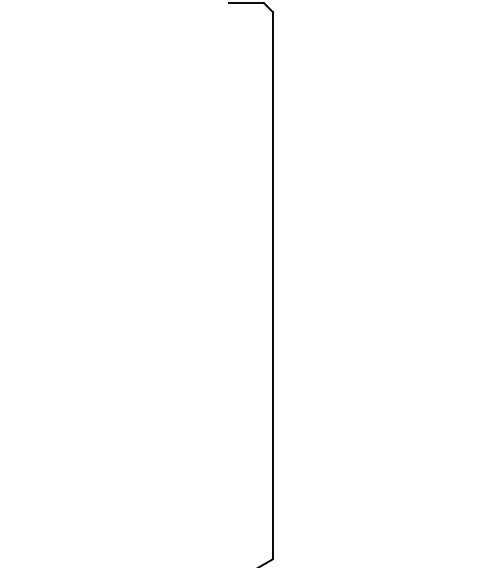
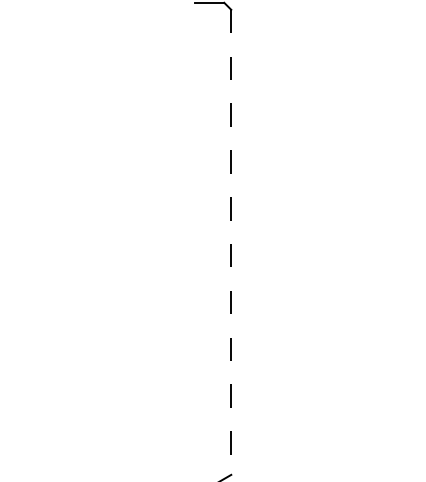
line: (272, 285) -> (231, 242), solid -> dashed

